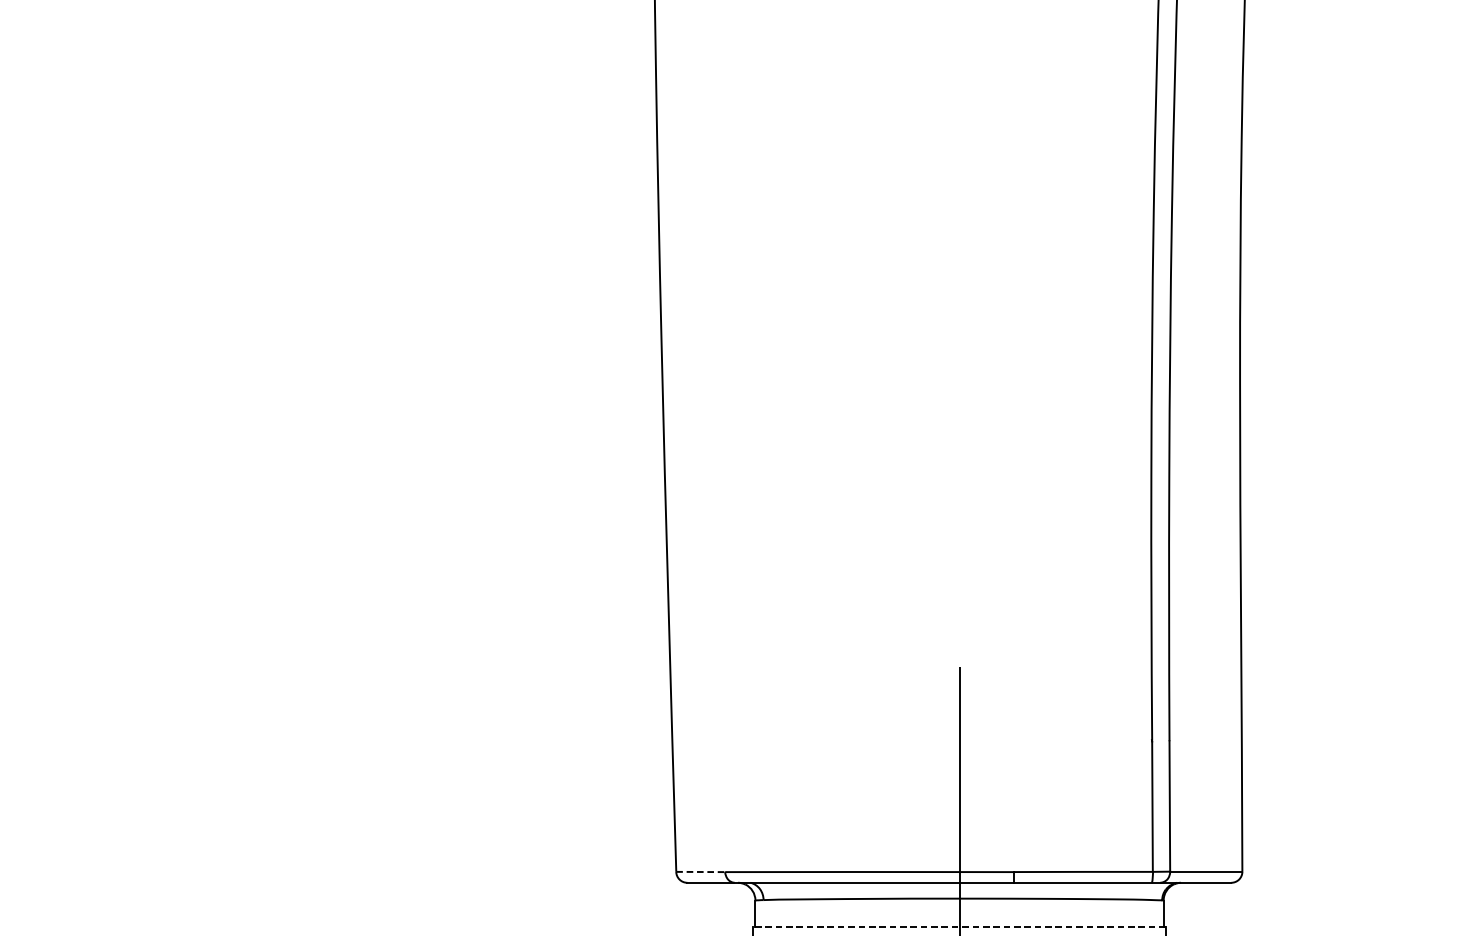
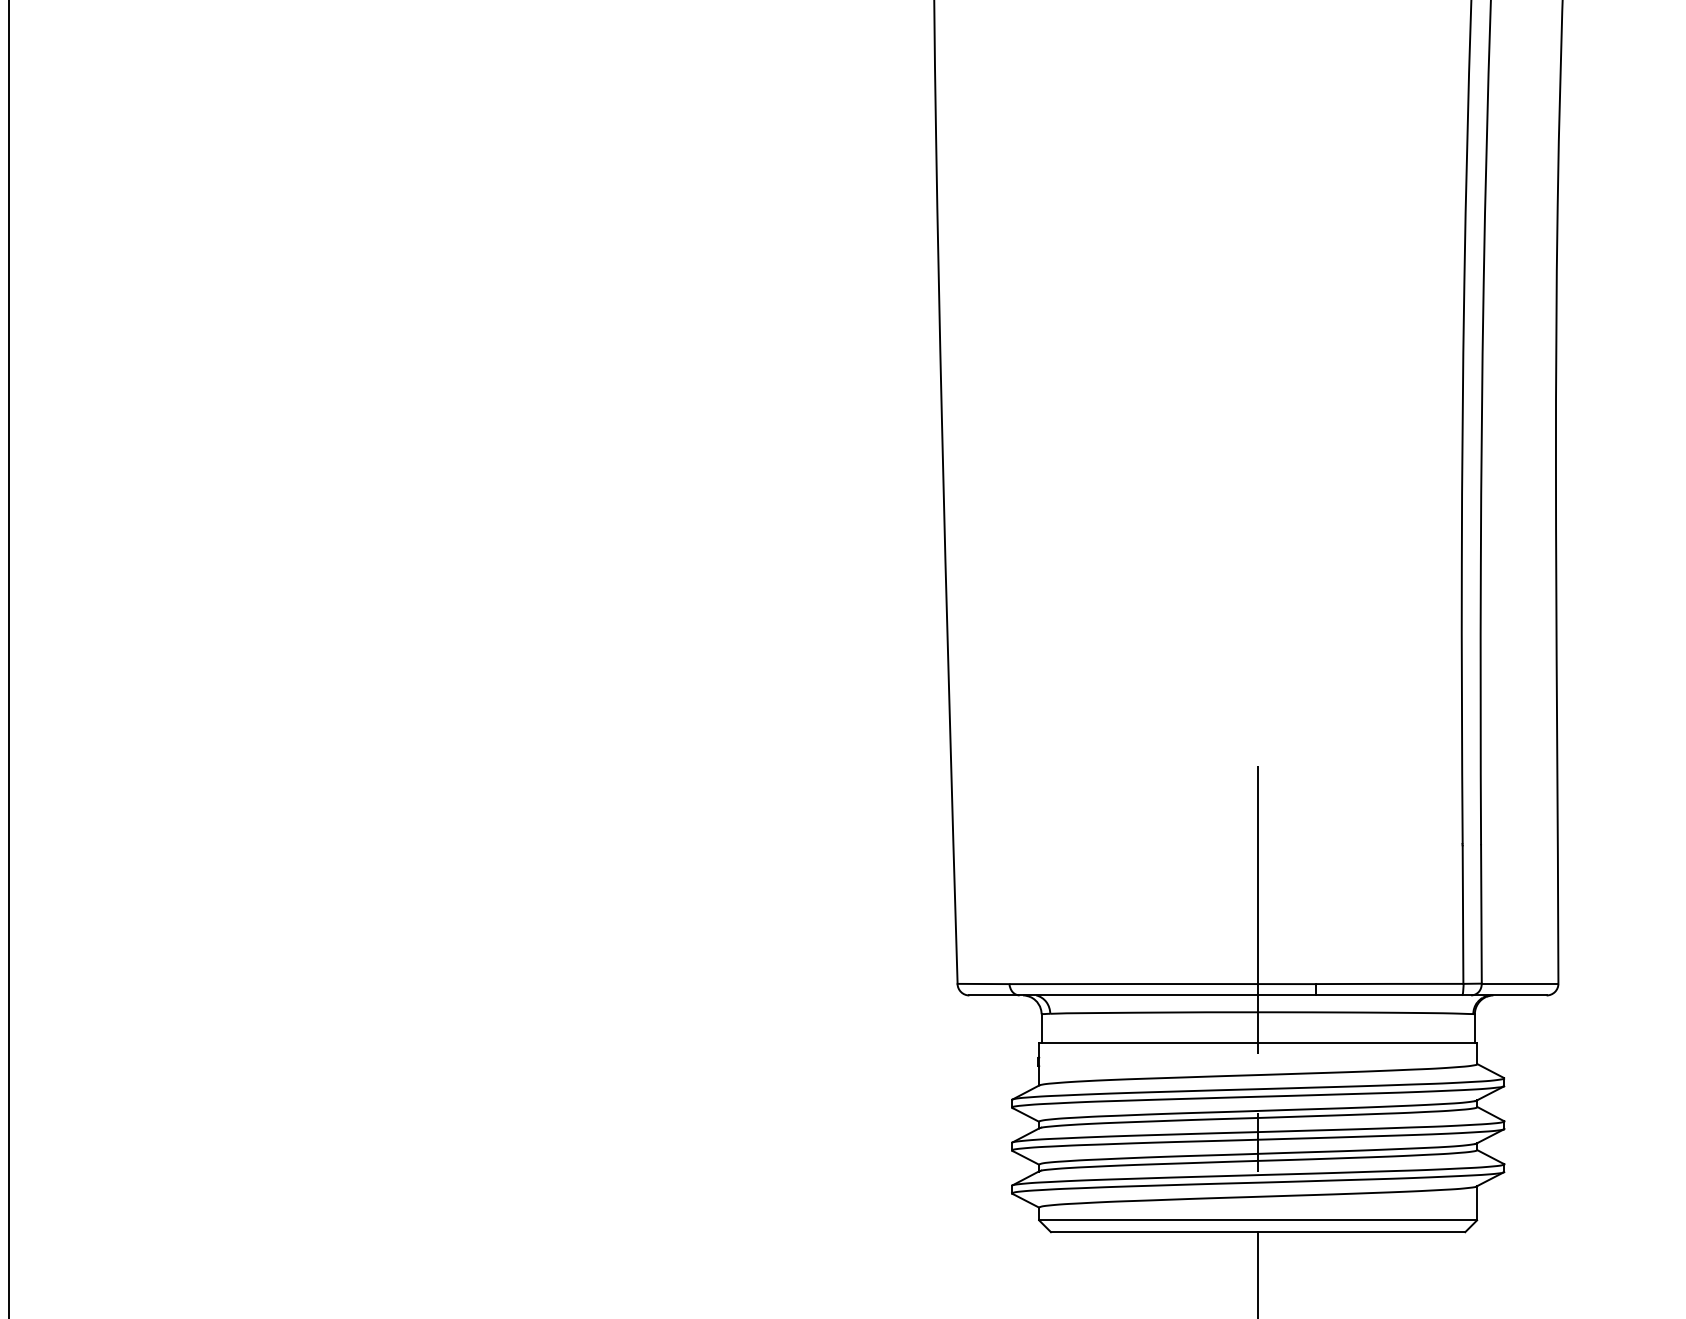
line: (700, 872) -> (983, 984), dashed -> solid
line: (959, 927) -> (1258, 1042), dashed -> solid

